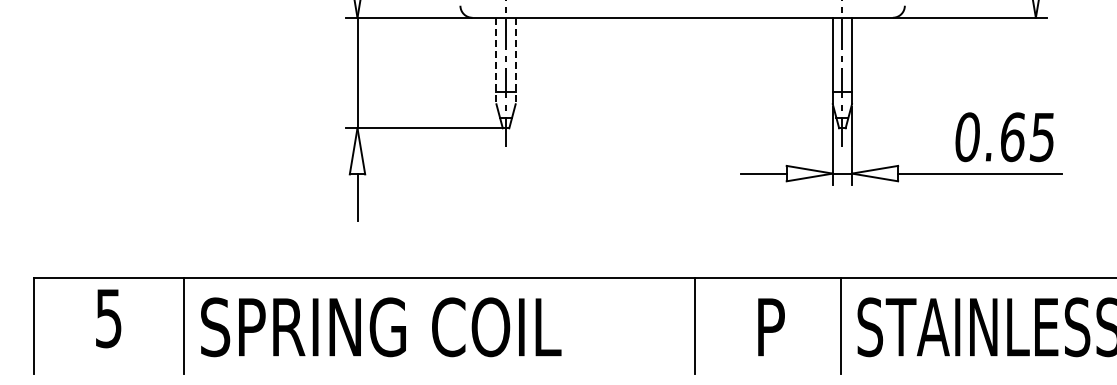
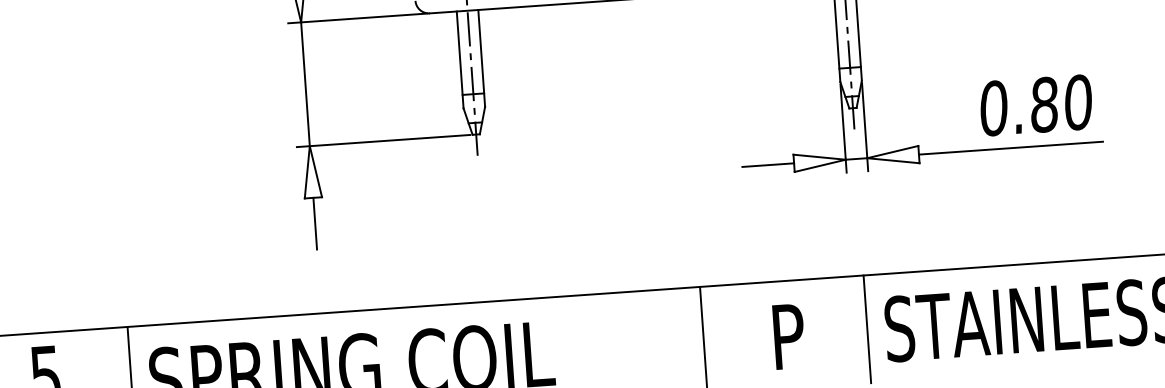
line: (496, 61) -> (460, 60), dashed -> solid
line: (515, 61) -> (481, 58), dashed -> solid
text: (1027, 137) -> (1061, 104), 0.65 -> 0.80

